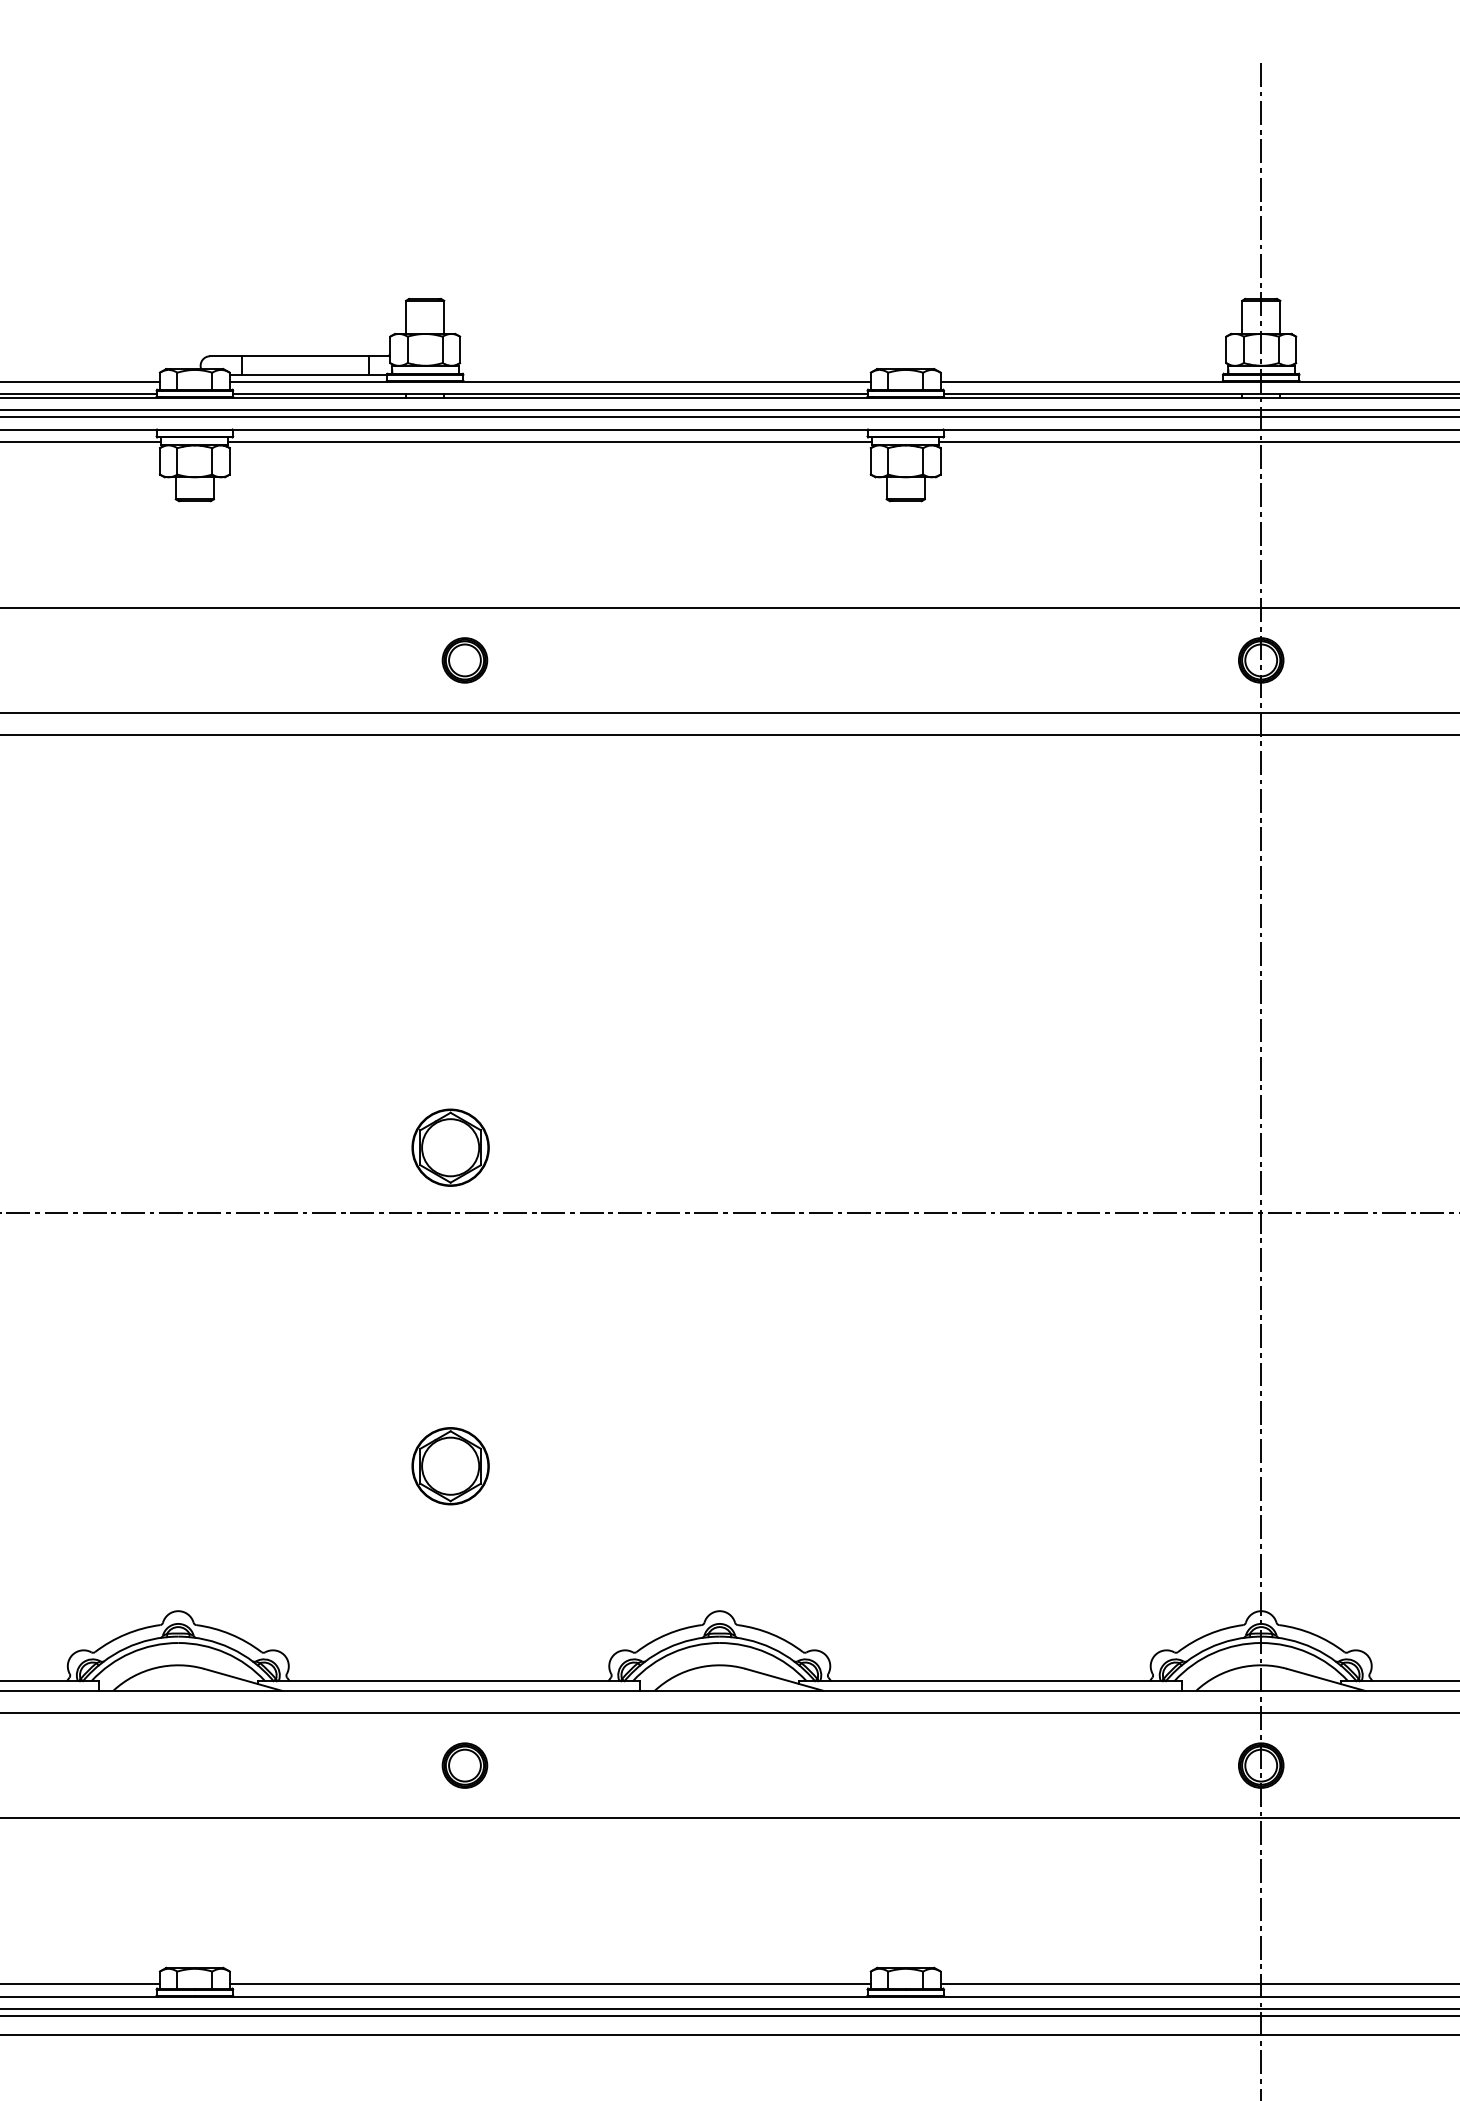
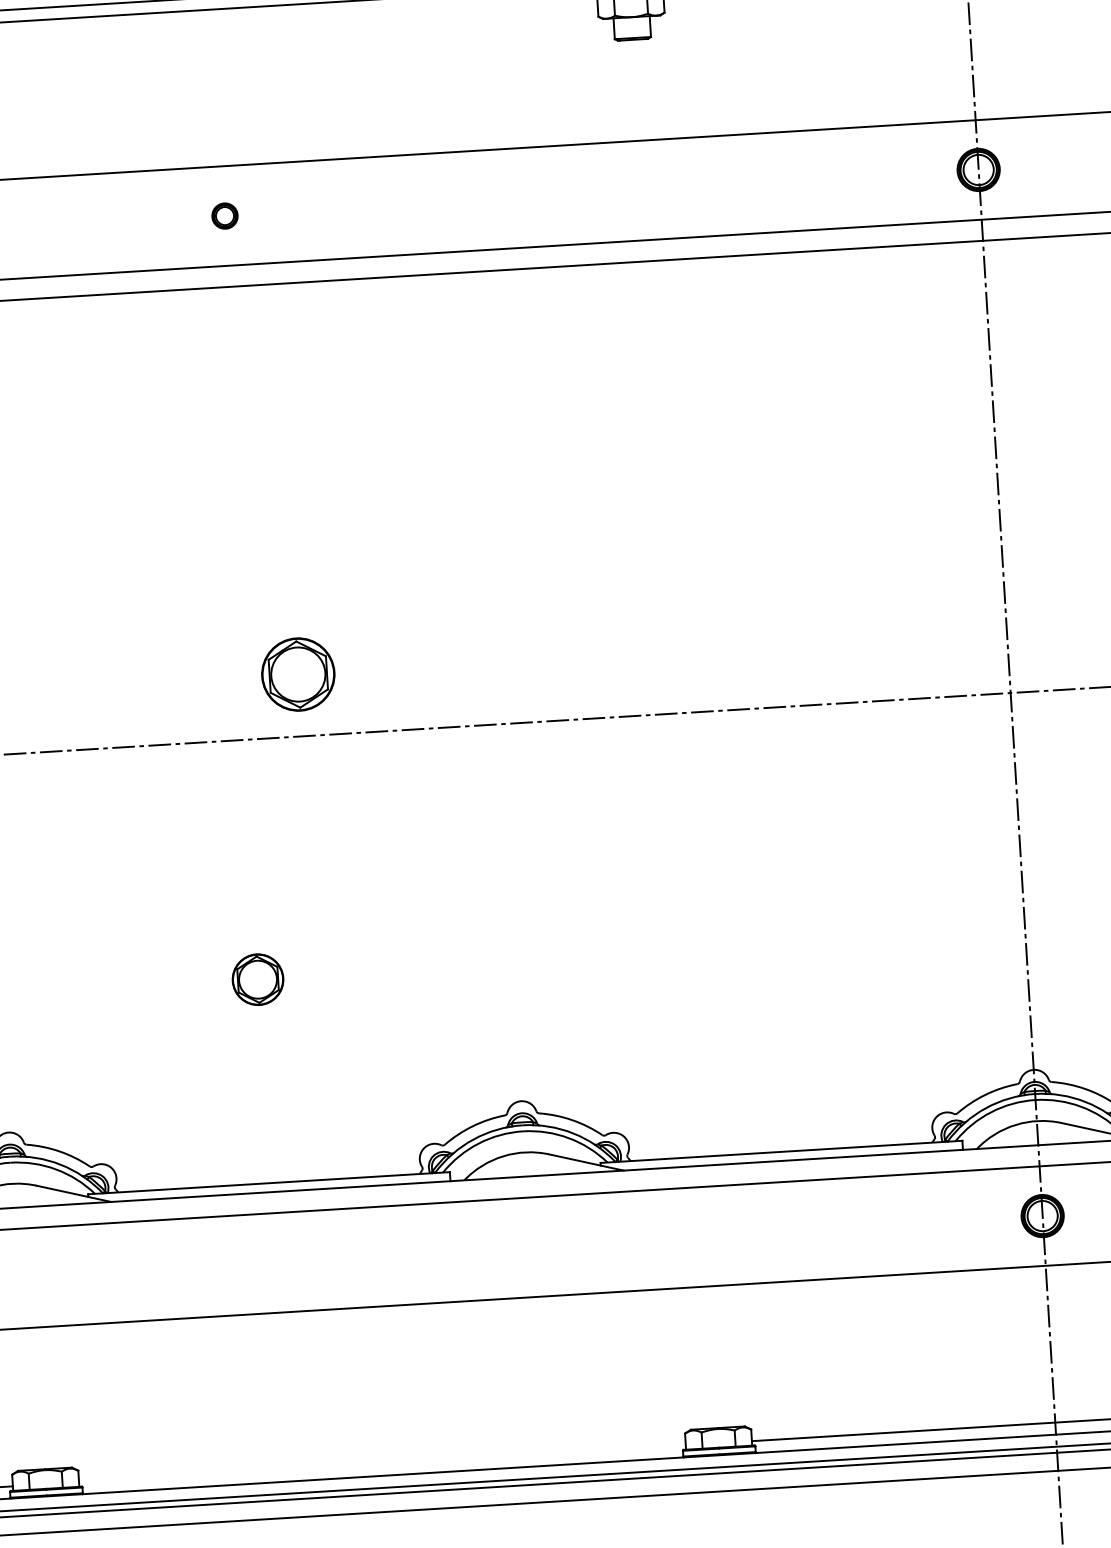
part: (464, 660) -> (224, 216), size x0.6
part: (450, 1147) -> (298, 674), moved
part: (450, 1466) -> (257, 979), size x0.7
part: (464, 1765) -> (288, 1262), removed
line: (549, 1983) -> (381, 1463), removed

